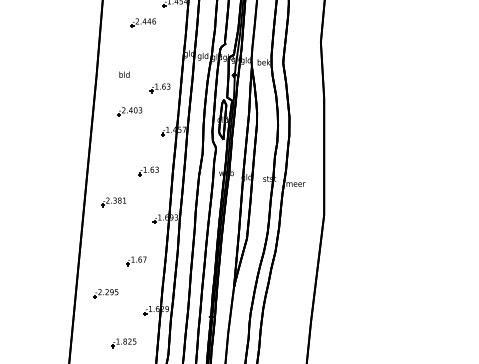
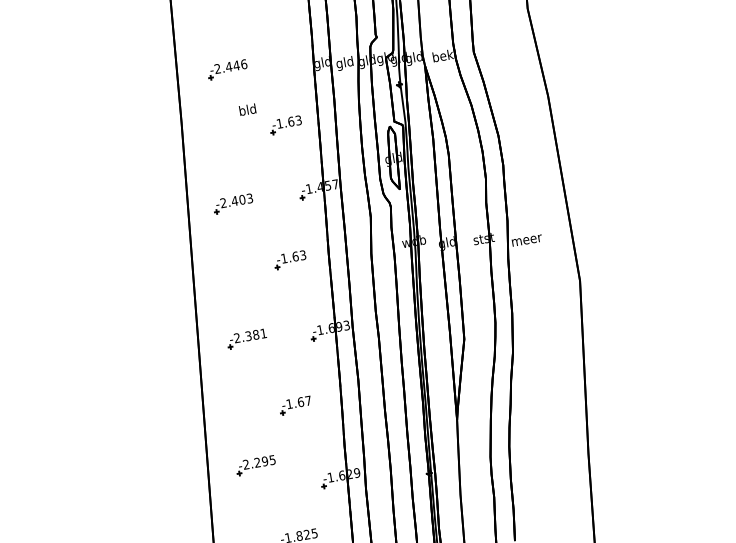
part: (142, 22) -> (225, 69), moved
text: (124, 74) -> (247, 109), moved
part: (129, 111) -> (232, 203), moved
part: (113, 202) -> (246, 339), moved

